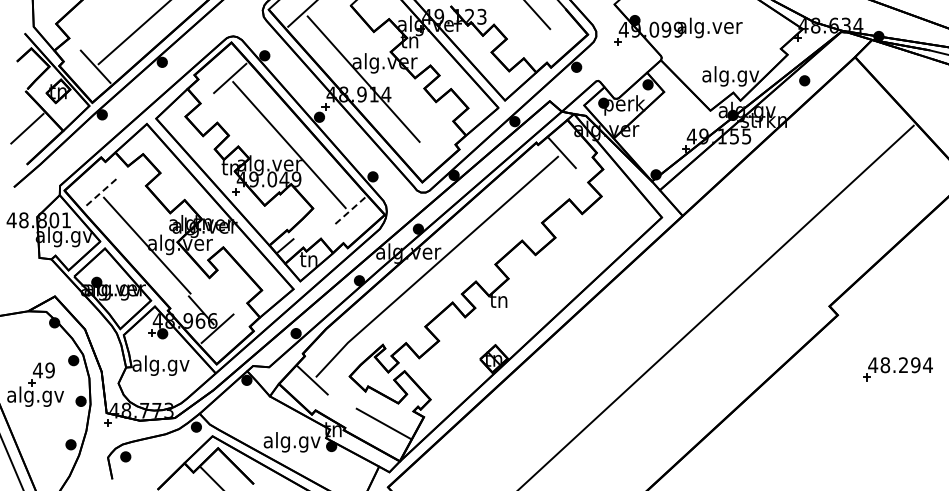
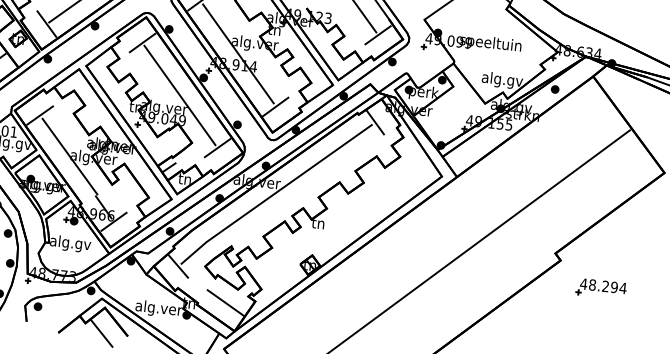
text: (708, 27) -> (490, 43), alg.ver -> speeltuin
line: (552, 32) -> (377, 35), added
line: (422, 146) -> (275, 106), added
line: (100, 193) -> (40, 115), dashed -> solid
line: (349, 211) -> (217, 147), dashed -> solid
part: (897, 369) -> (600, 289), moved
text: (292, 442) -> (158, 309), alg.gv -> alg.ver

